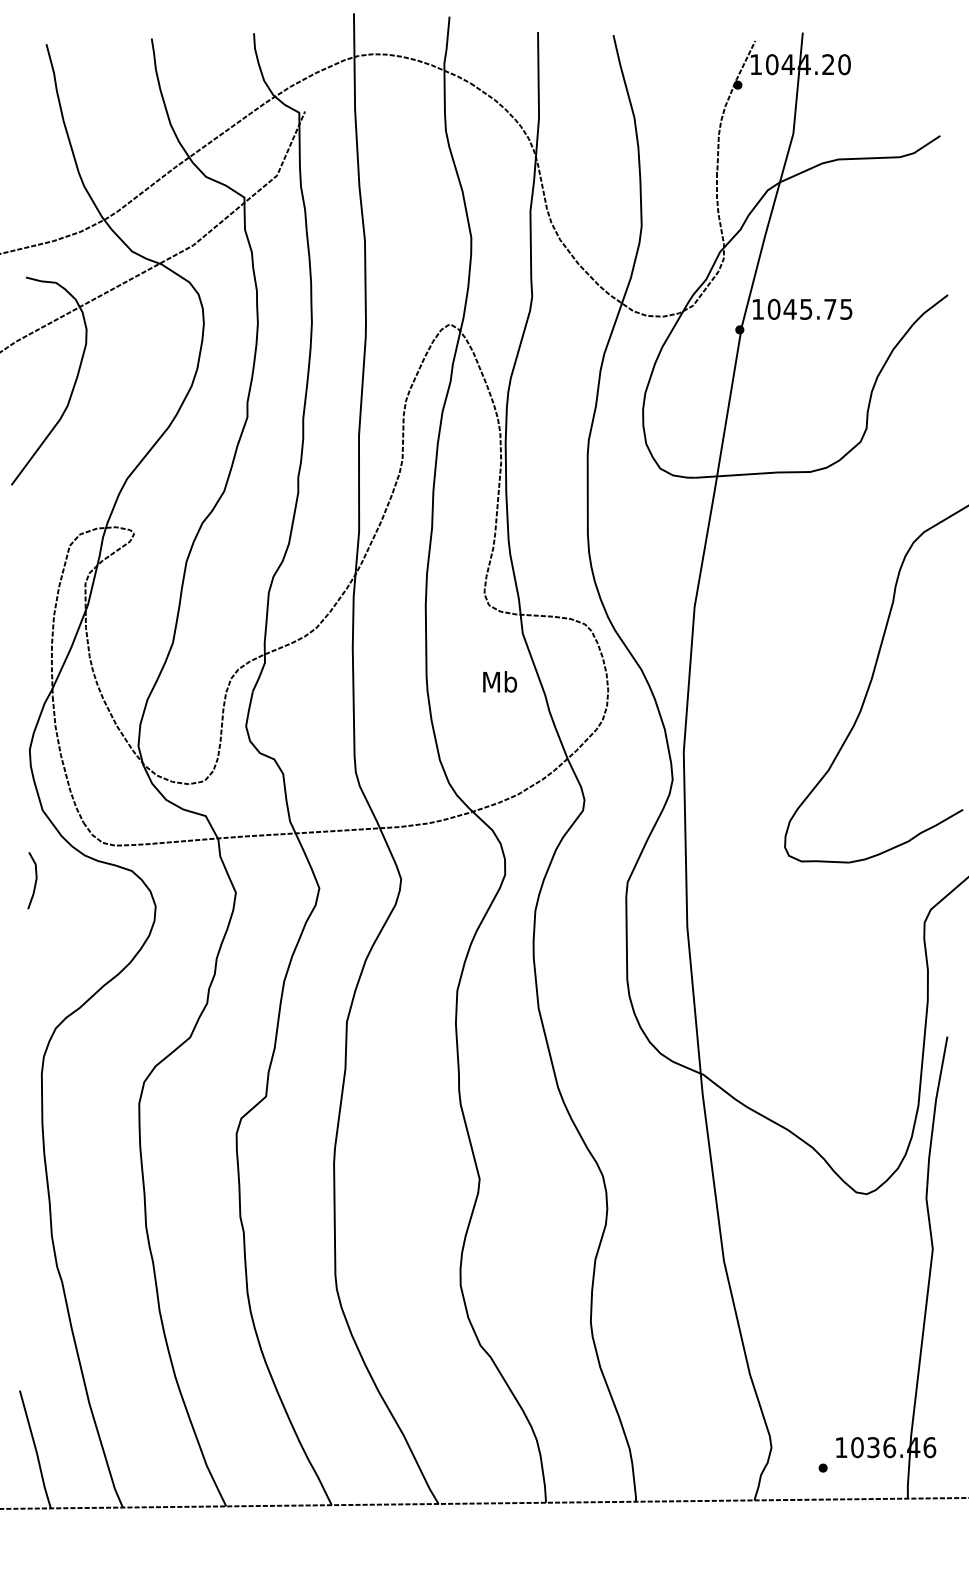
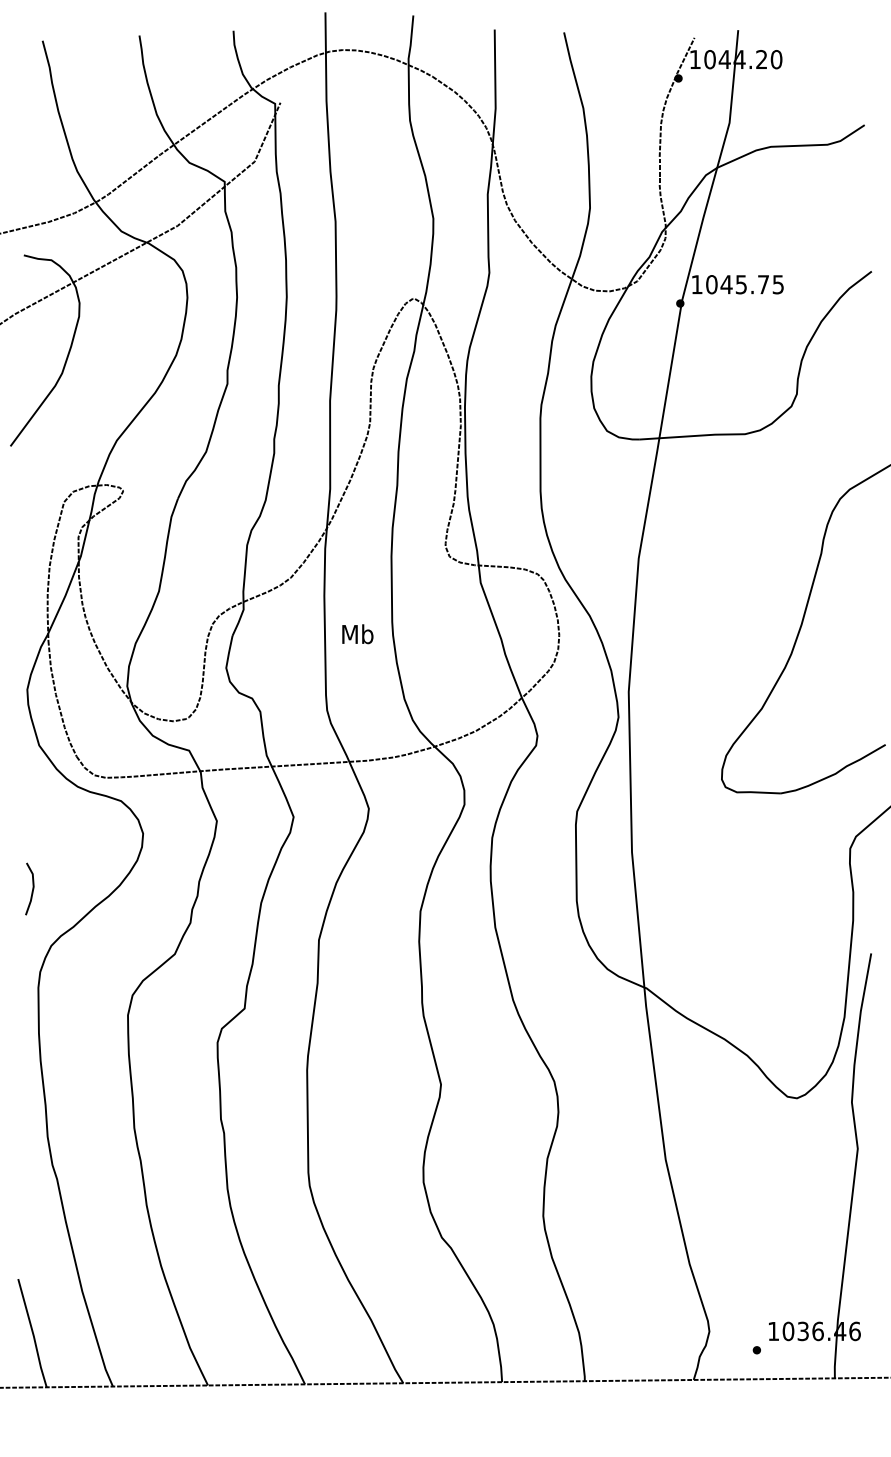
text: (499, 682) -> (357, 634), moved
line: (35, 880) -> (32, 888), moved

